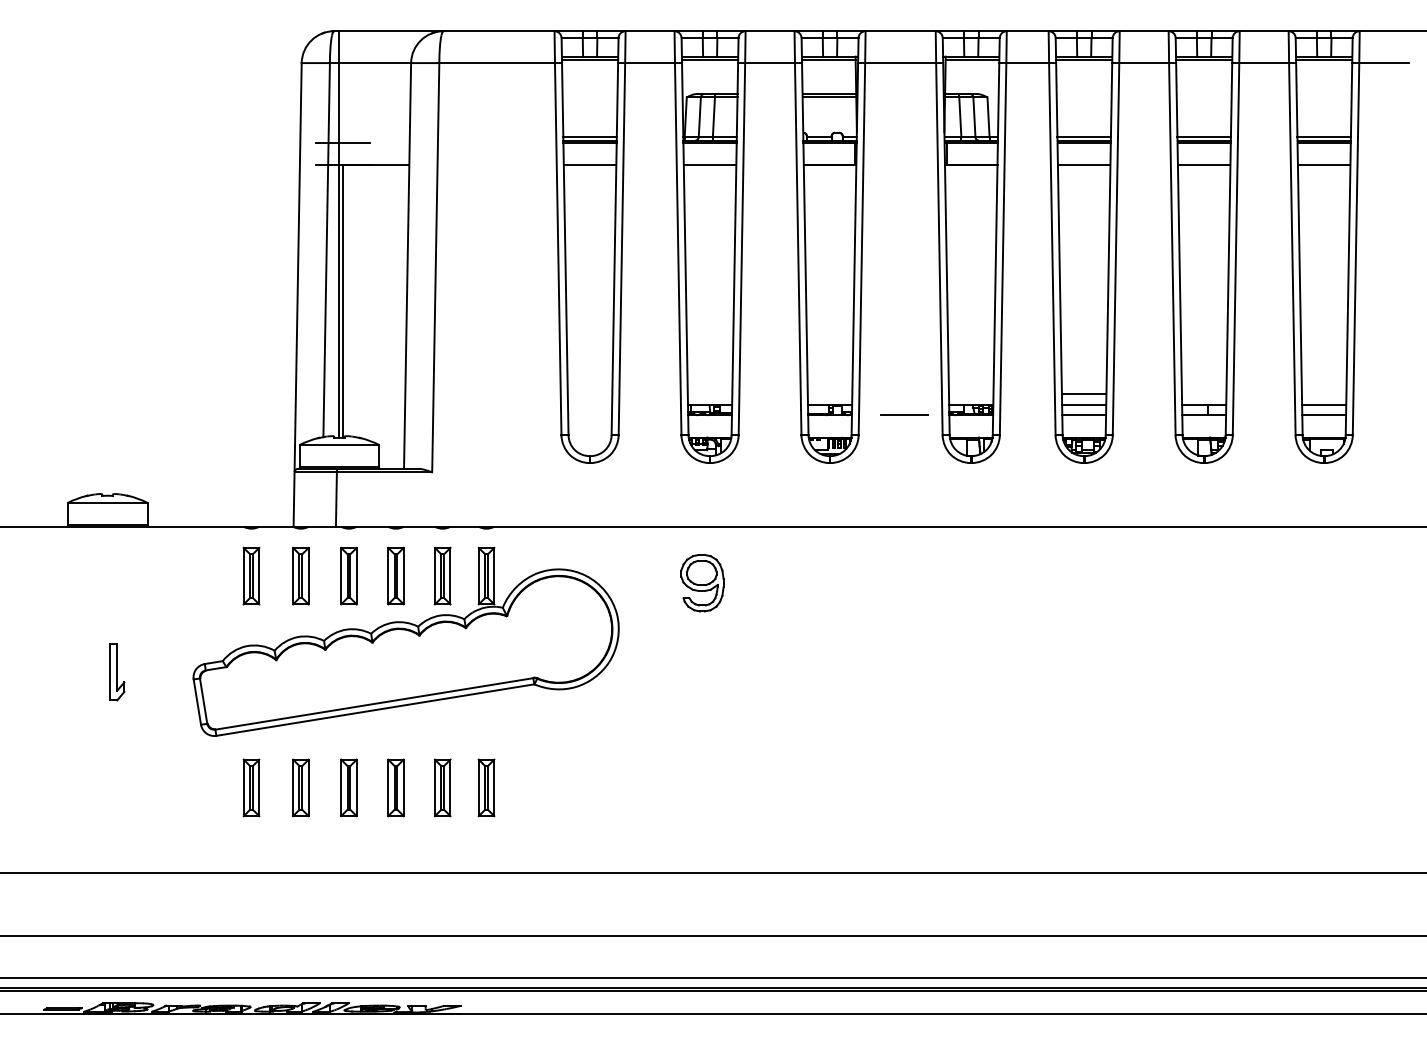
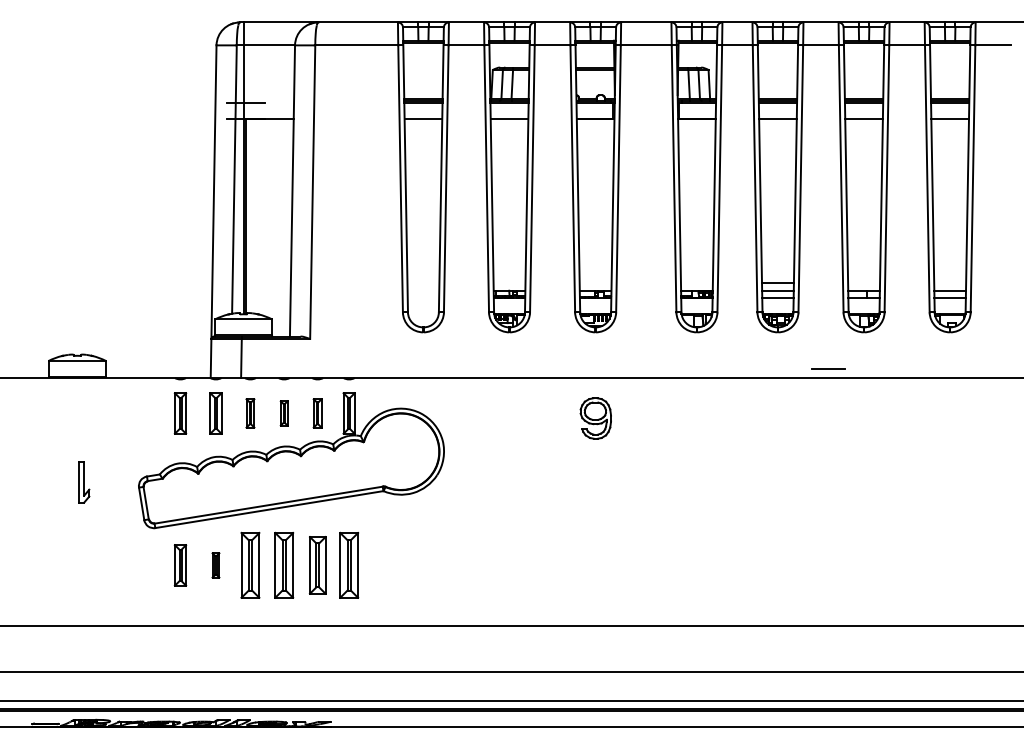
line: (904, 414) -> (828, 368), moved
part: (348, 575) -> (250, 413), size x0.7
part: (395, 575) -> (283, 413), size x0.6
part: (442, 575) -> (317, 413), size x0.7
part: (702, 583) -> (595, 418), moved
part: (300, 787) -> (215, 565), size x0.6
part: (348, 787) -> (250, 565), size x1.6
part: (395, 787) -> (283, 565), size x1.6
part: (442, 787) -> (317, 565), size x1.4
part: (486, 787) -> (349, 565), size x1.6

